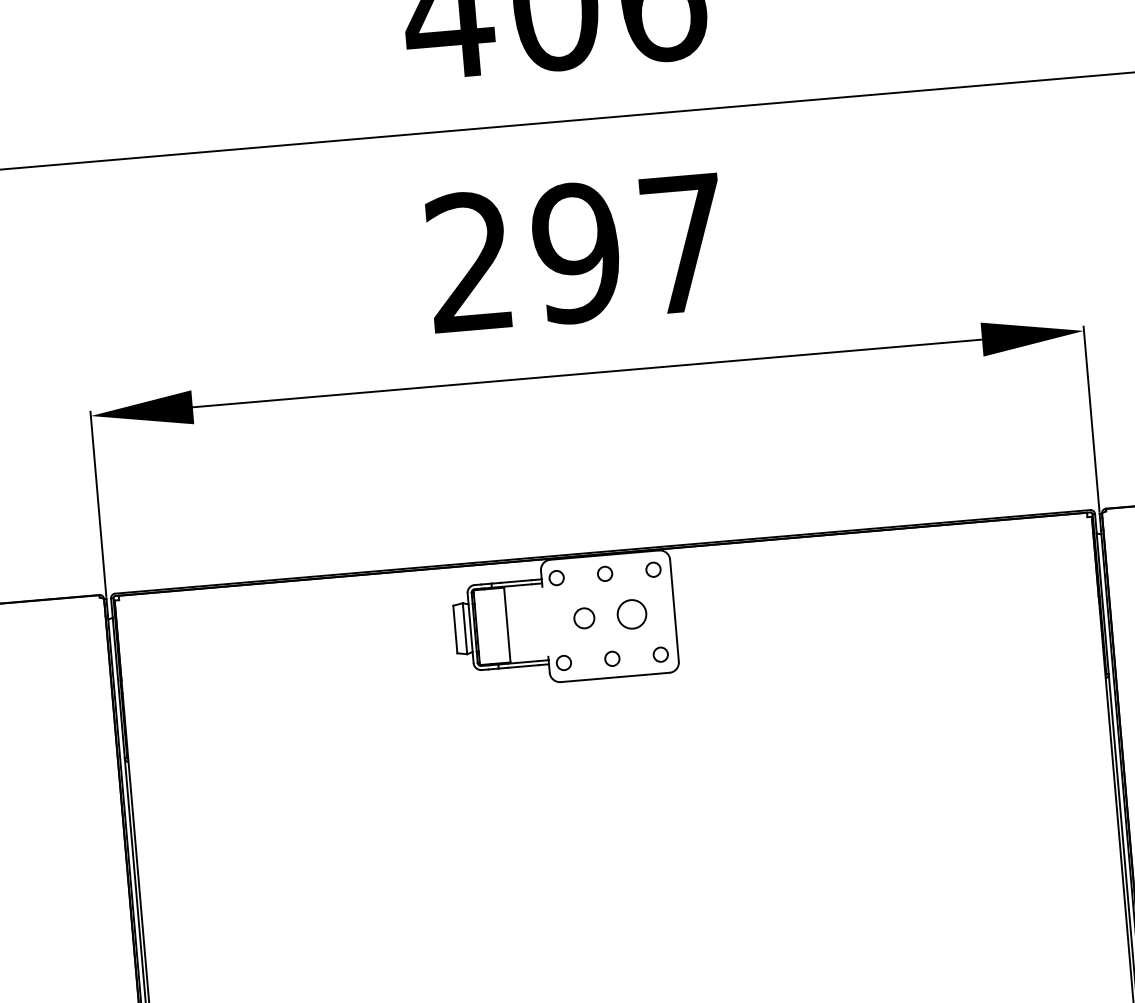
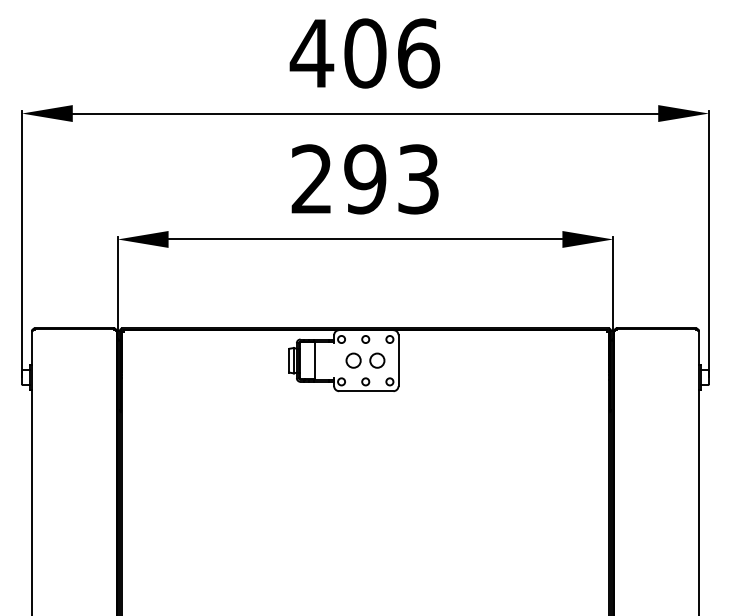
text: (683, 244) -> (418, 179), 297 -> 293
circle: (584, 618) -> (353, 360), size x1.43

